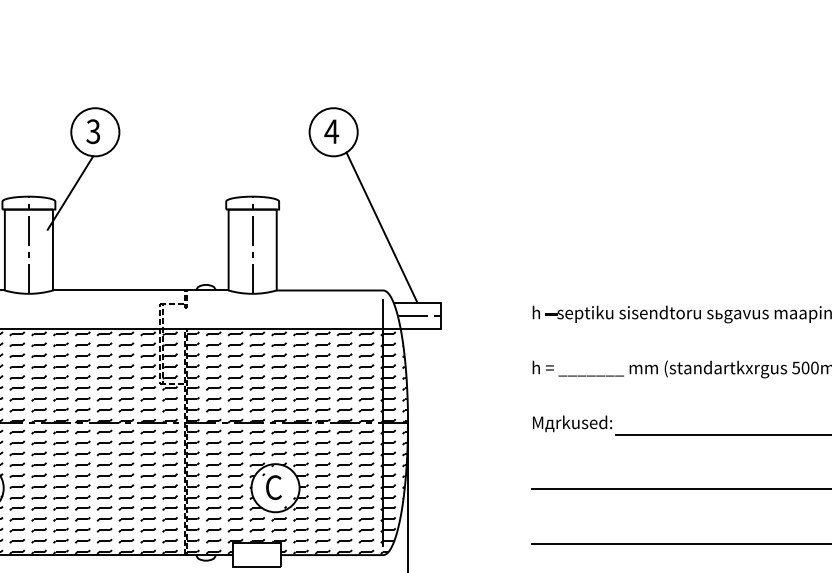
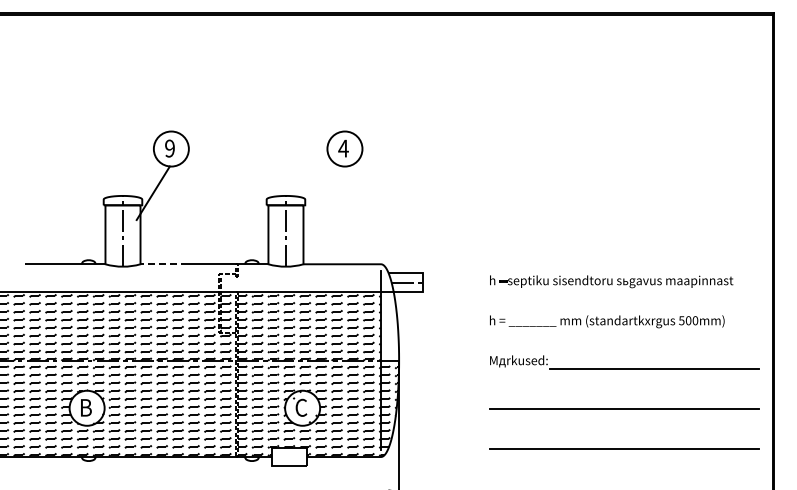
text: (92, 131) -> (169, 148), 3 -> 9
line: (381, 227) -> (379, 218), removed
line: (85, 290) -> (164, 264), solid -> dashed
hatch: (396, 377) -> (390, 327), removed

